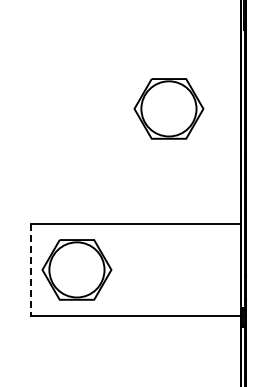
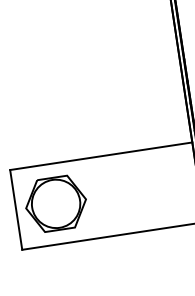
part: (168, 108) -> (114, 51), removed
line: (31, 269) -> (16, 209), dashed -> solid

